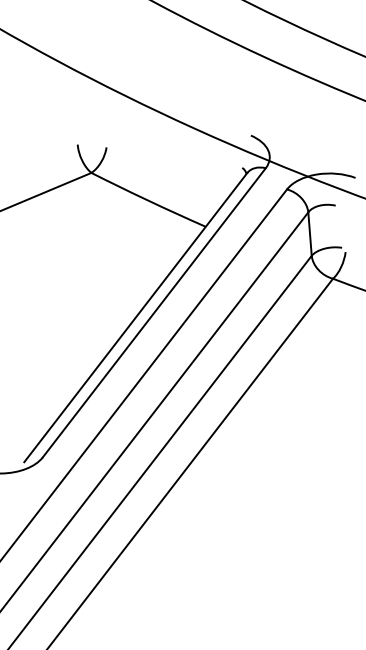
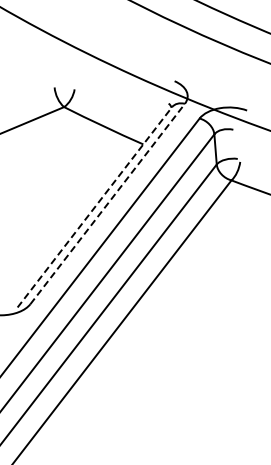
line: (155, 312) -> (108, 203), solid -> dashed
line: (136, 316) -> (95, 206), solid -> dashed

